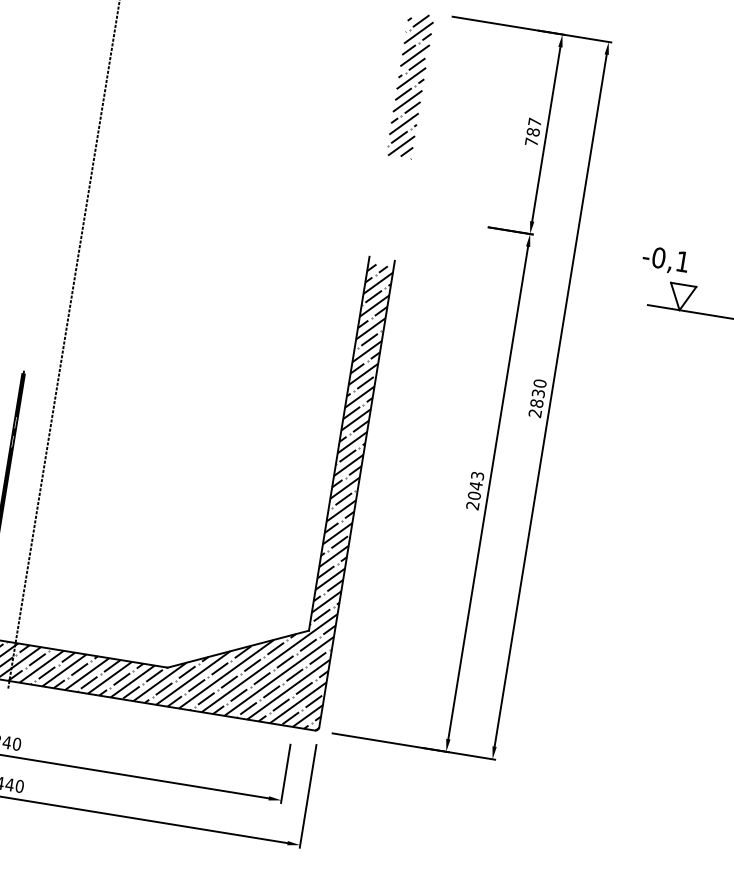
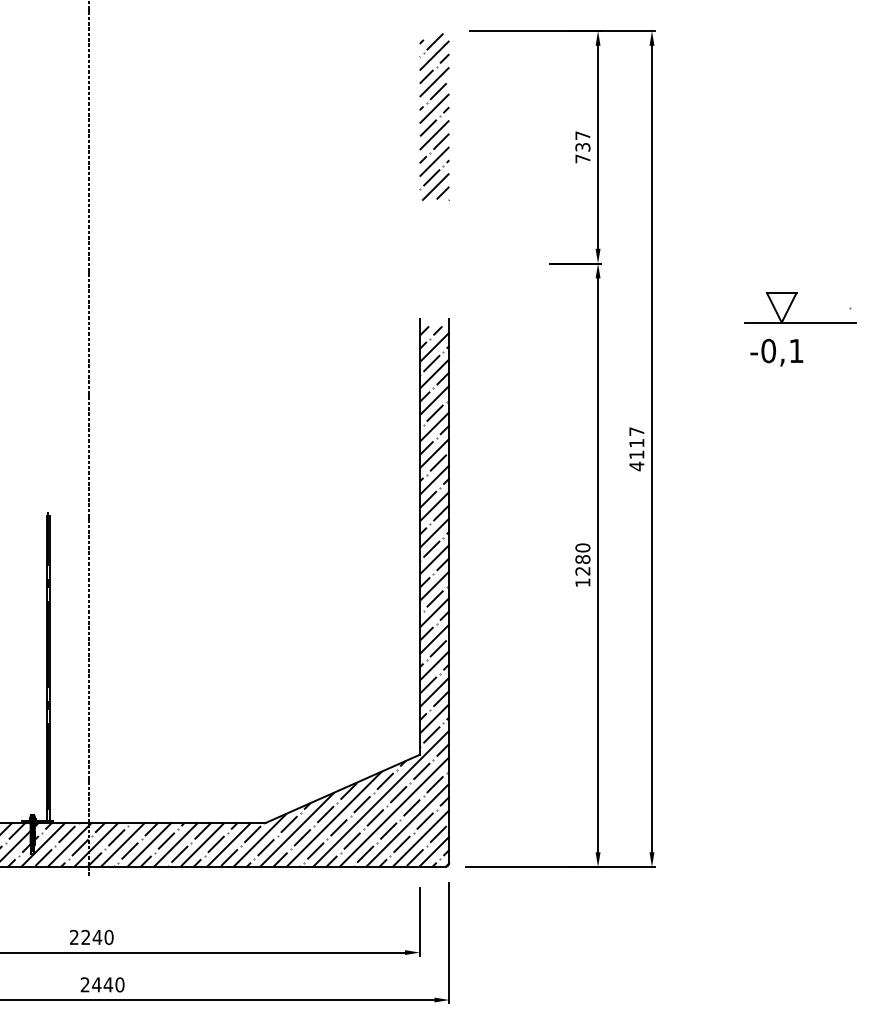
text: (533, 131) -> (582, 146), 787 -> 737
text: (665, 260) -> (776, 352), moved
text: (537, 398) -> (636, 449), 2830 -> 4117
text: (474, 490) -> (582, 565), 2043 -> 1280

